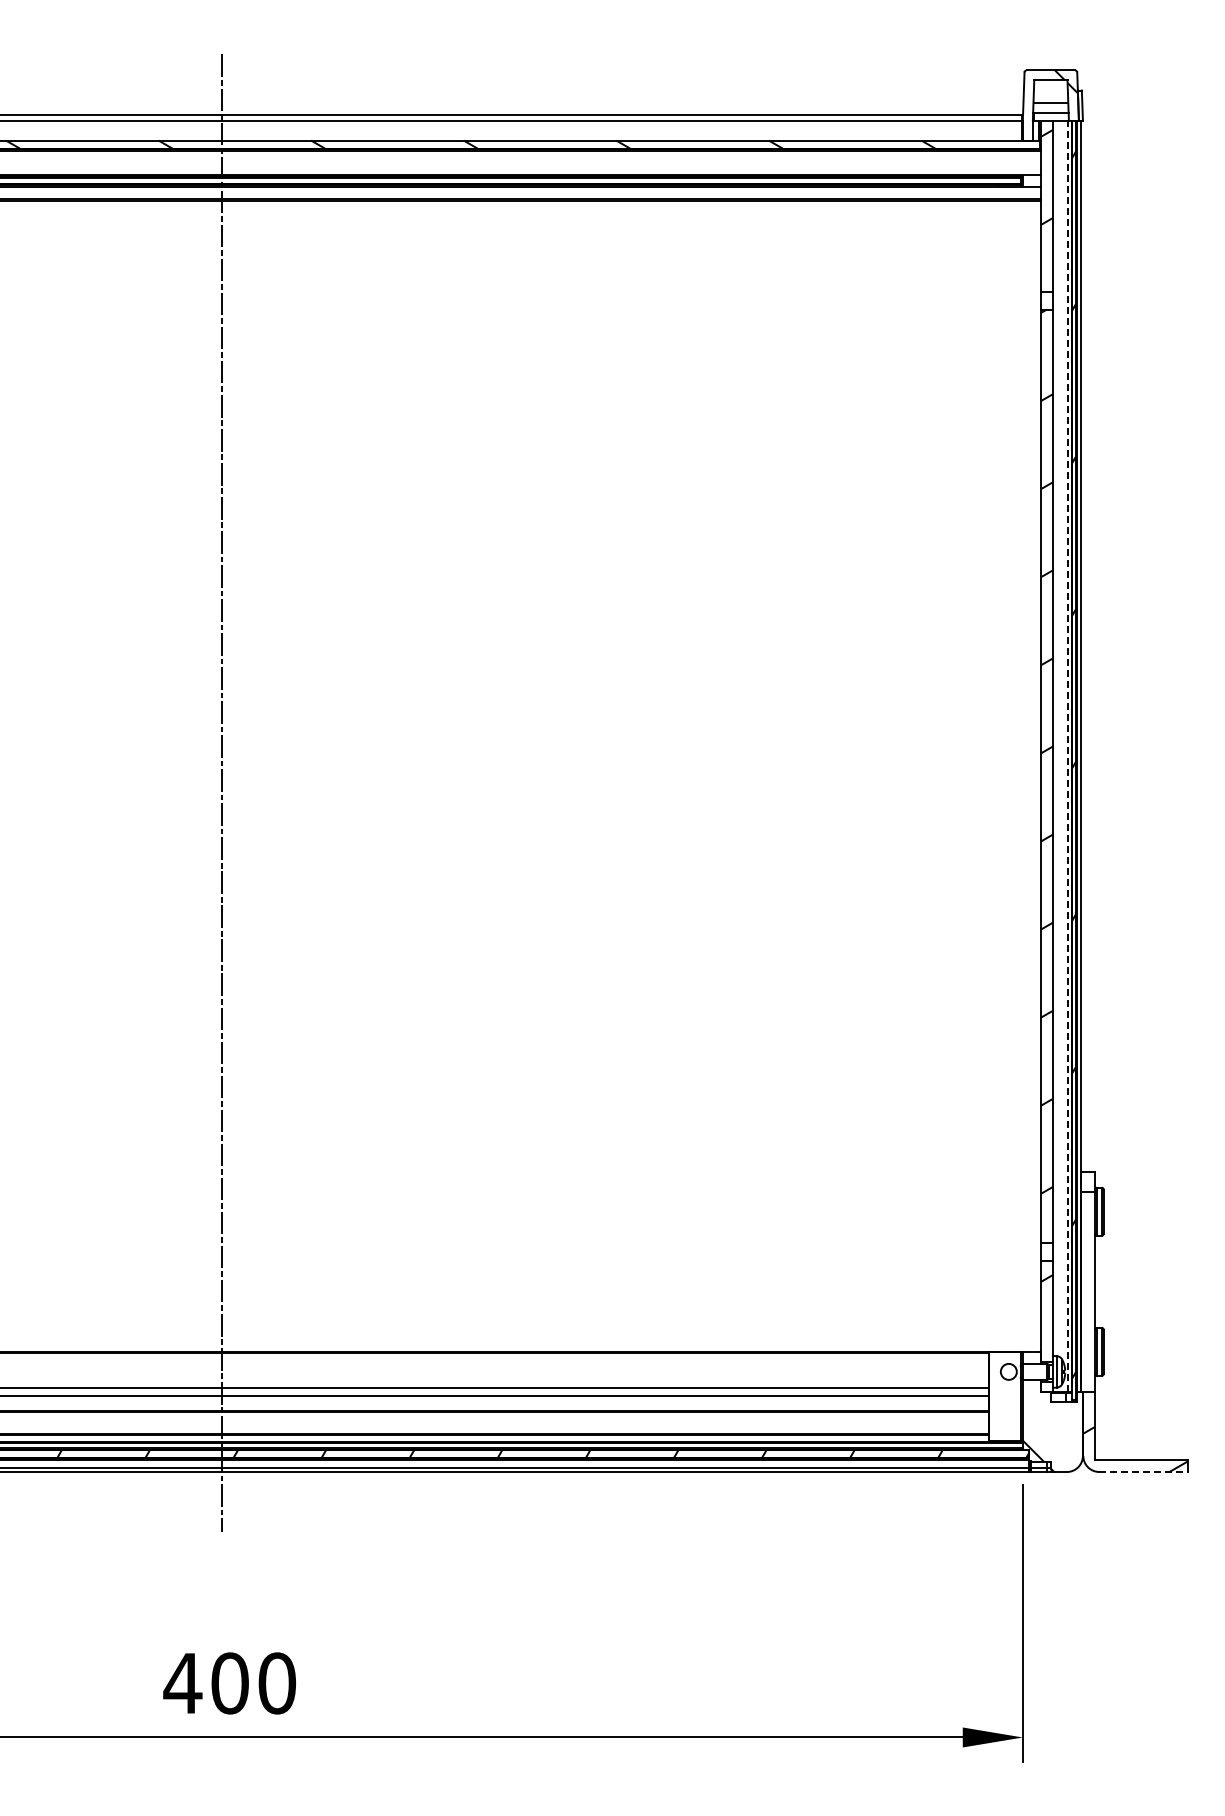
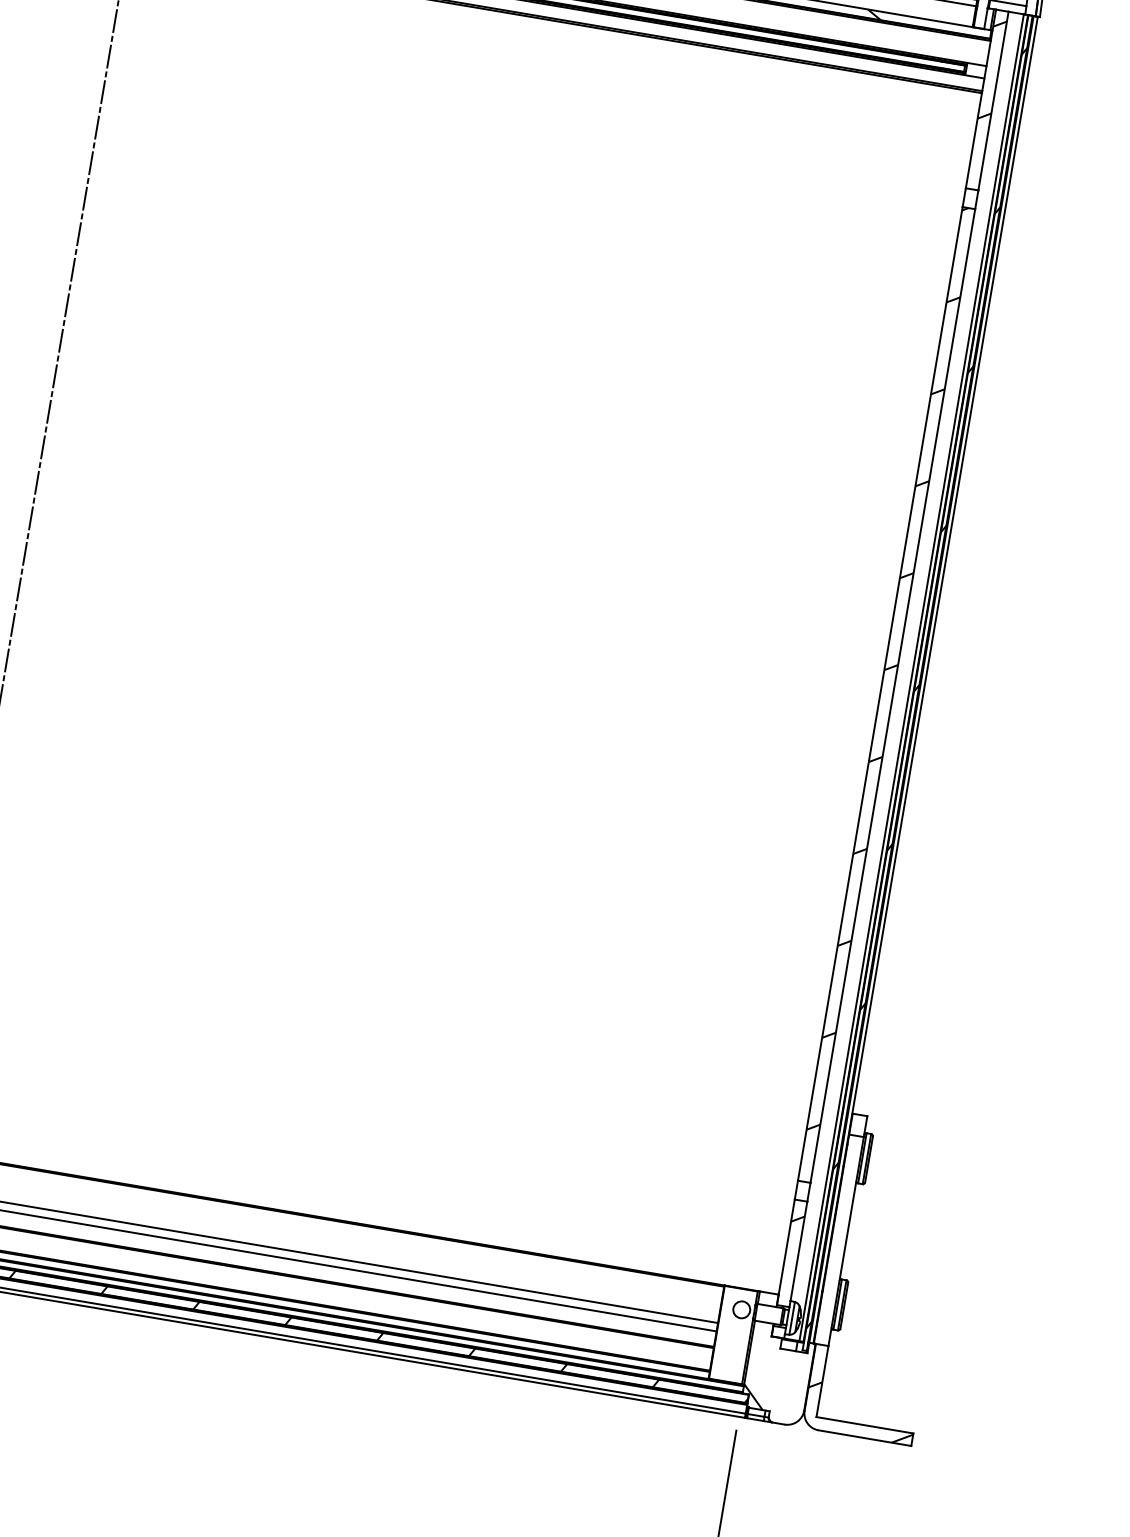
line: (1067, 756) -> (911, 678), dashed -> solid
line: (1144, 1472) -> (865, 1438), dashed -> solid

